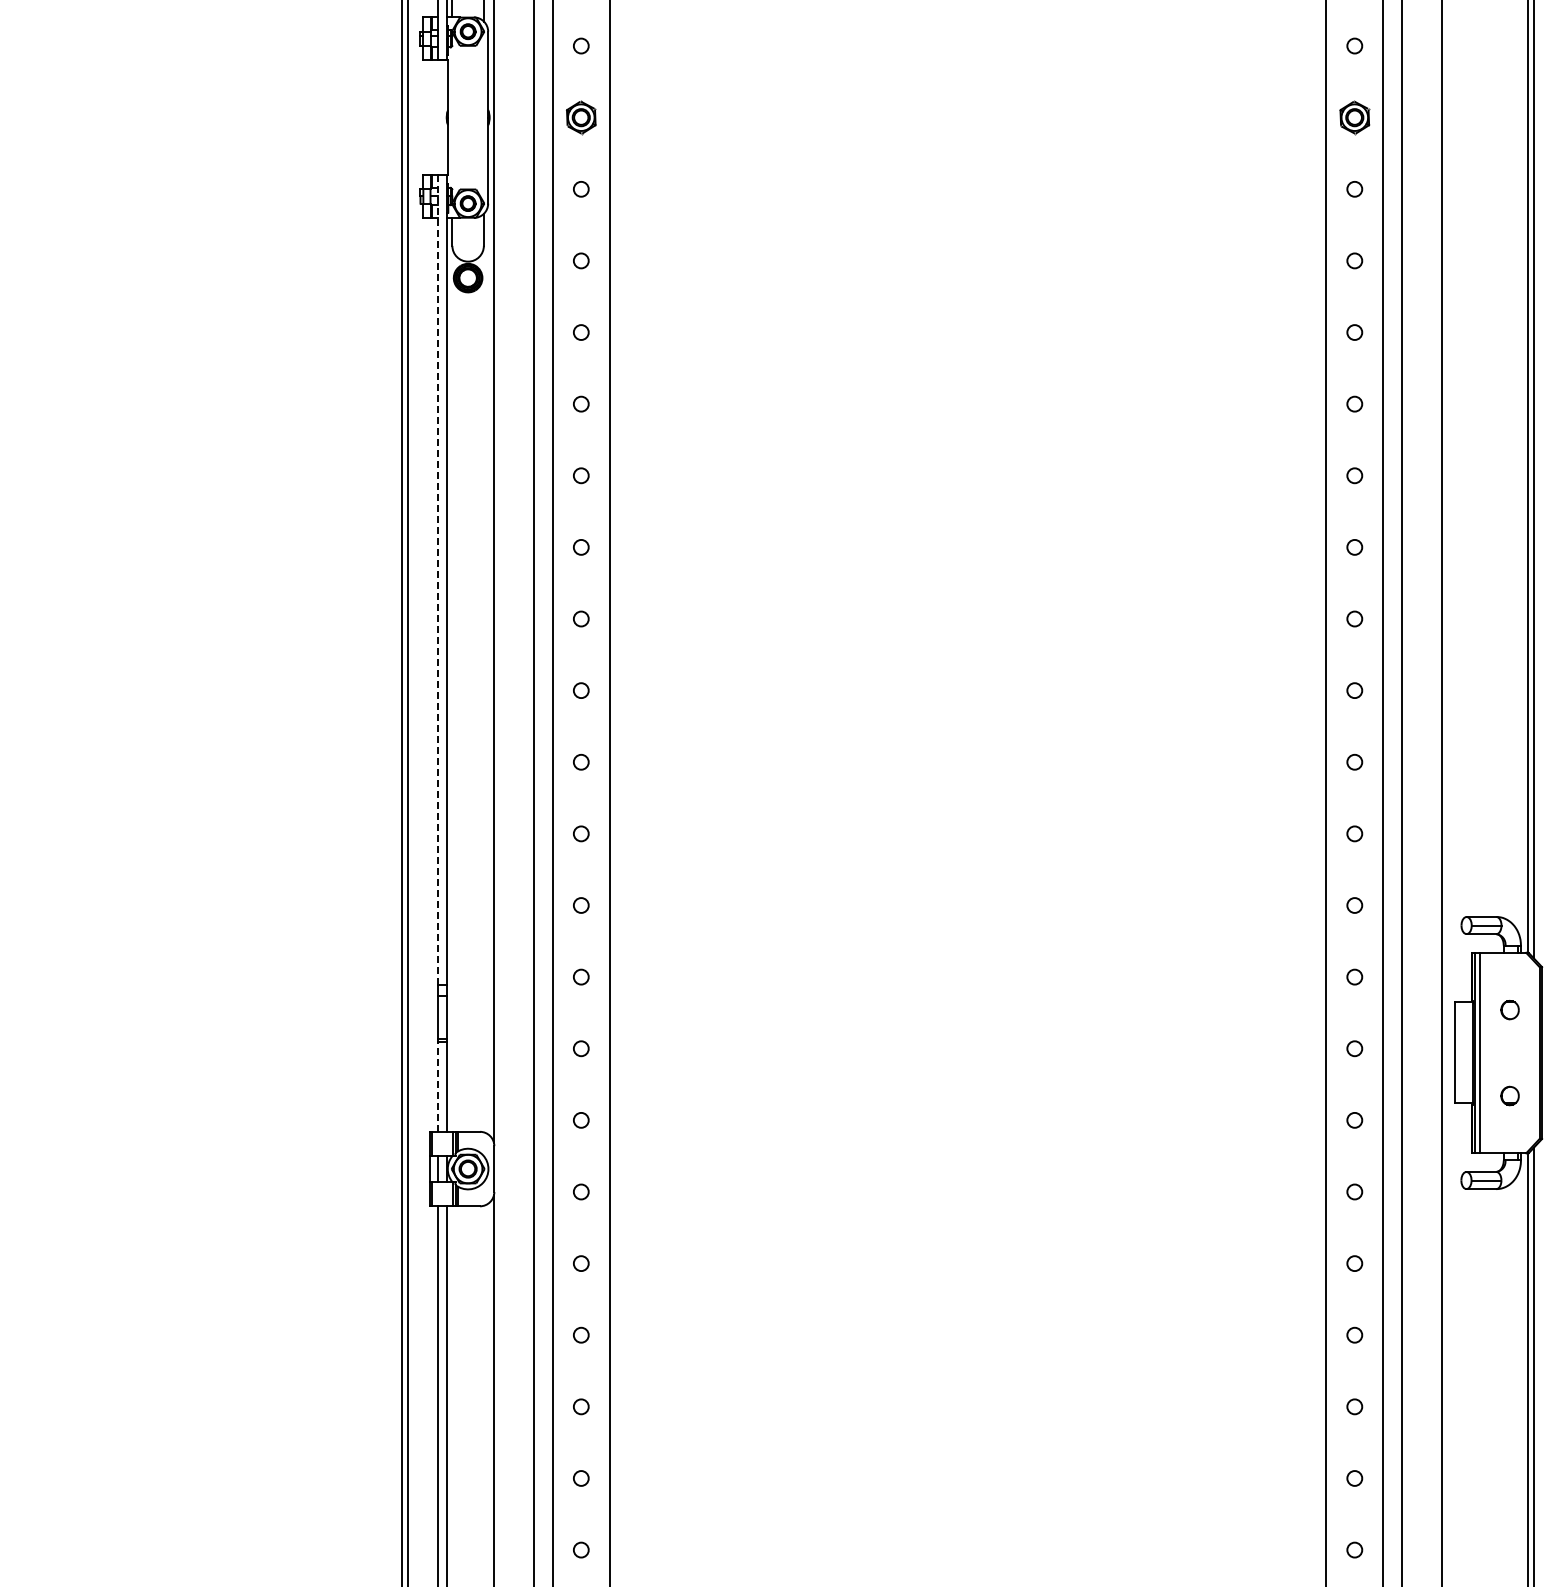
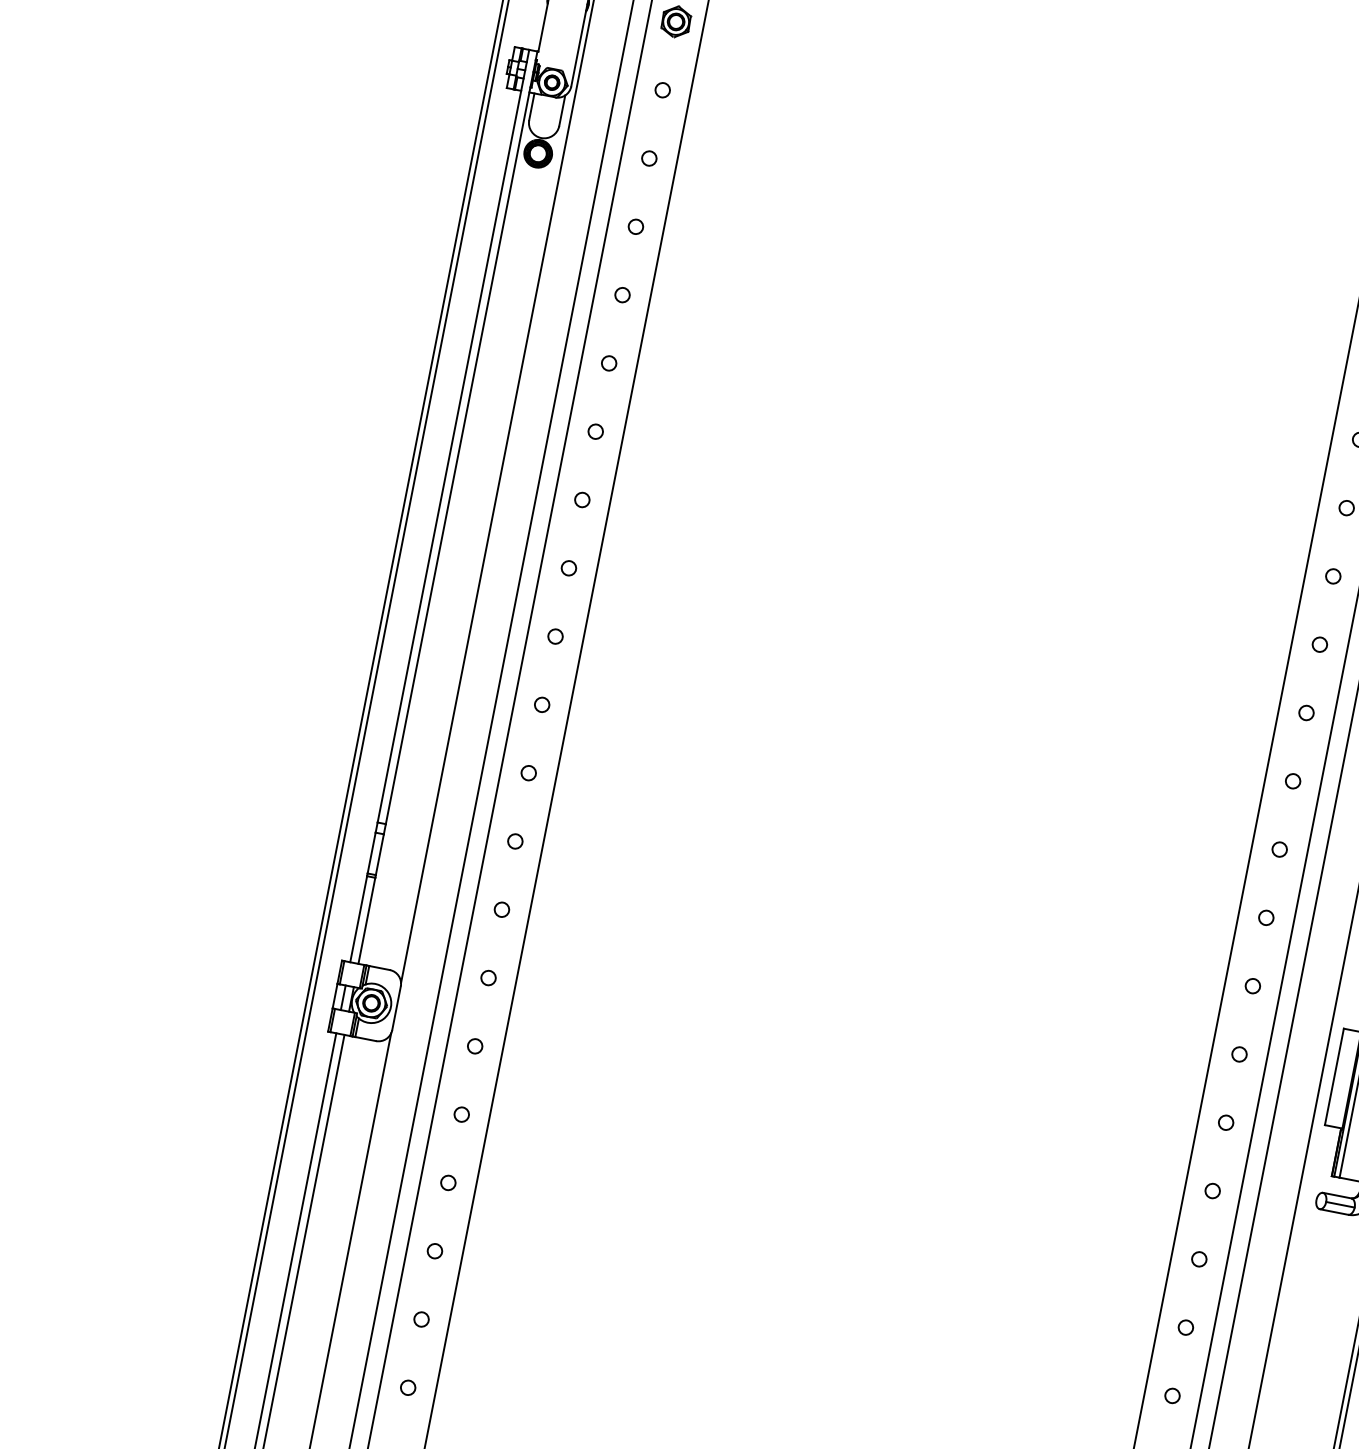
line: (438, 579) -> (453, 435), dashed -> solid
line: (438, 1086) -> (358, 919), dashed -> solid

